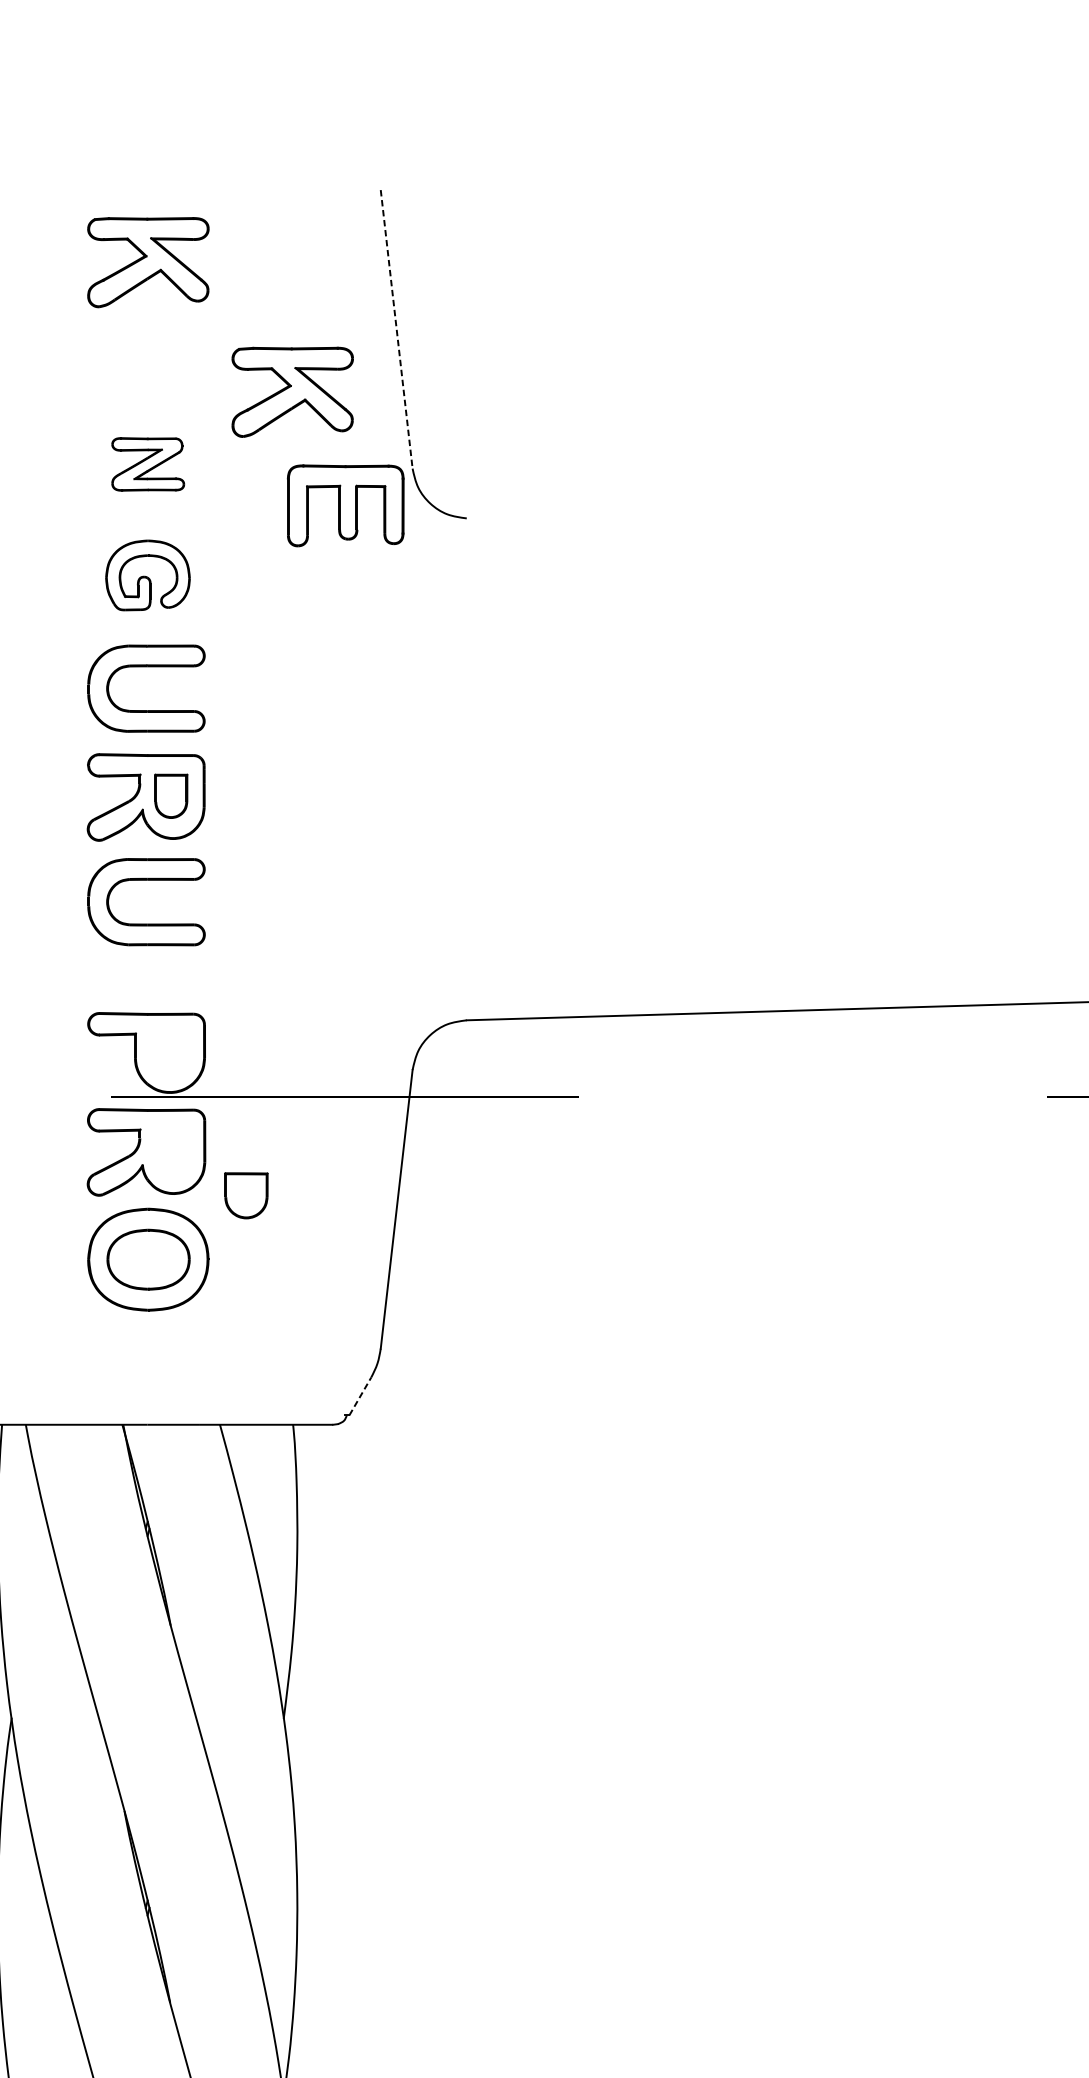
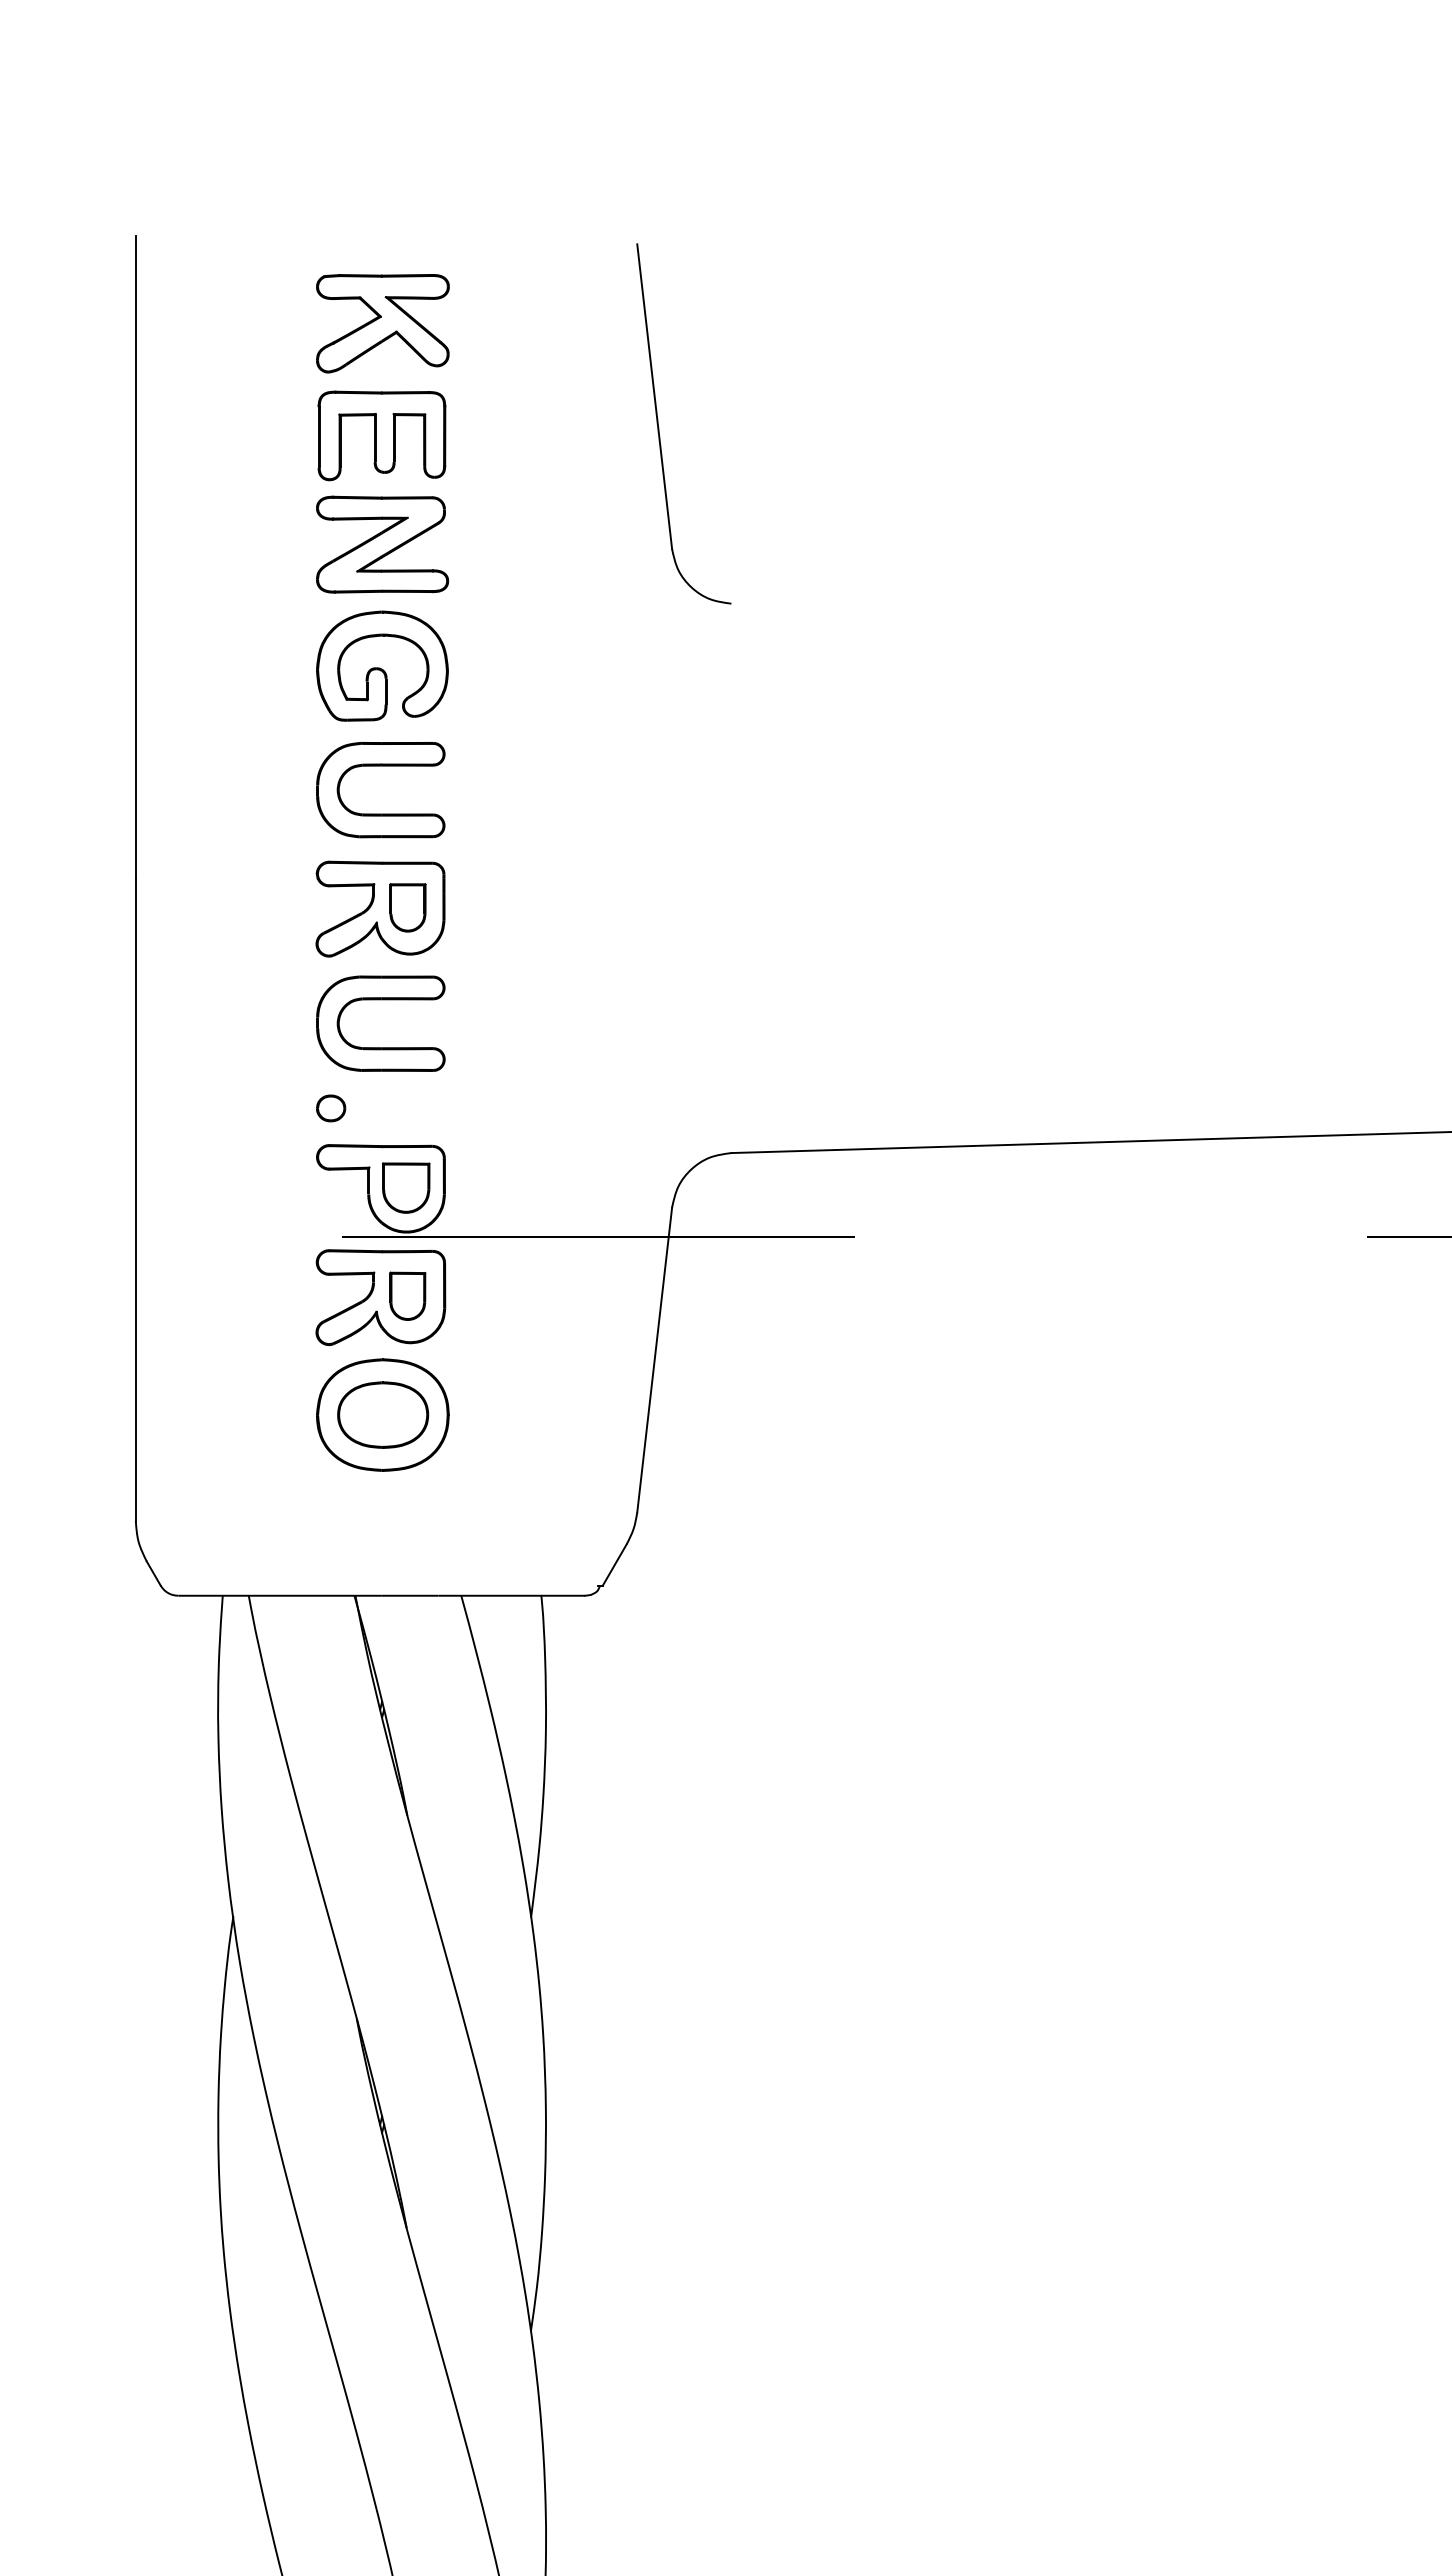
line: (396, 330) -> (654, 397), dashed -> solid
part: (292, 392) -> (540, 465), removed
part: (148, 464) -> (382, 544), size x1.67
part: (345, 505) -> (381, 435), moved
part: (148, 574) -> (382, 665), size x1.43
part: (101, 979) -> (331, 1108), added
part: (170, 1150) -> (407, 1295), added
part: (246, 1195) -> (406, 1187), moved
line: (359, 1396) -> (614, 1564), dashed -> solid

